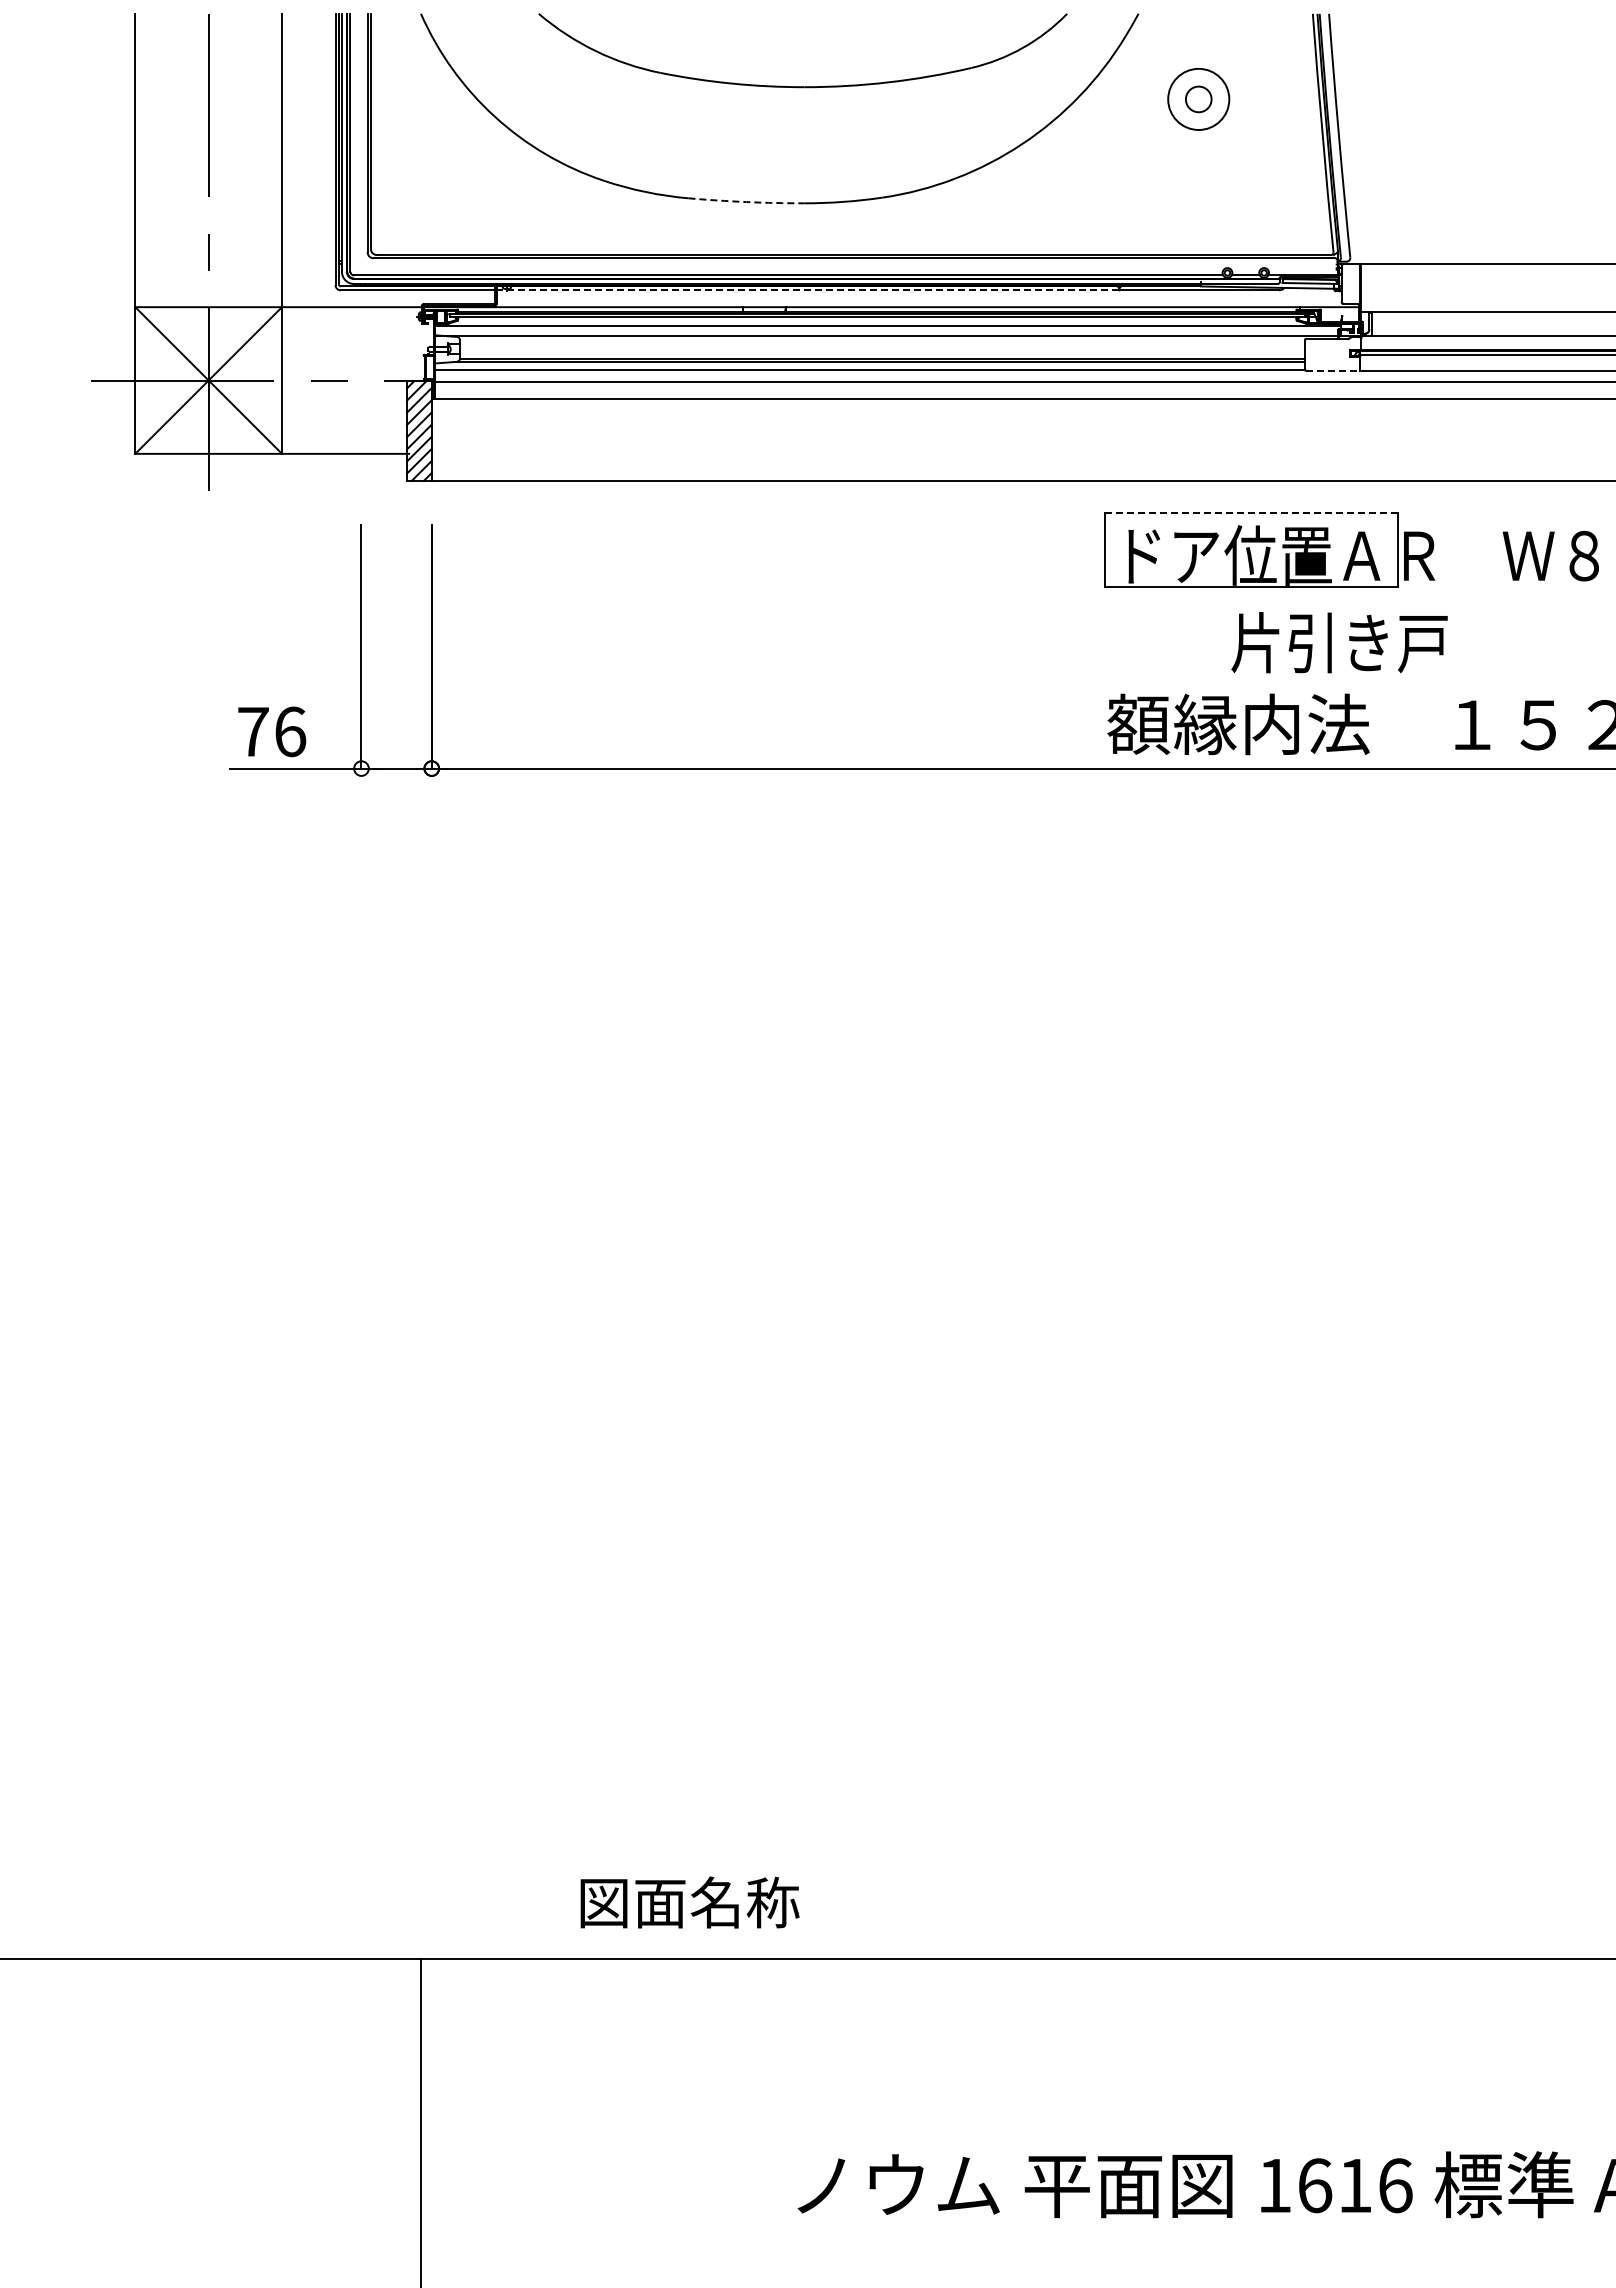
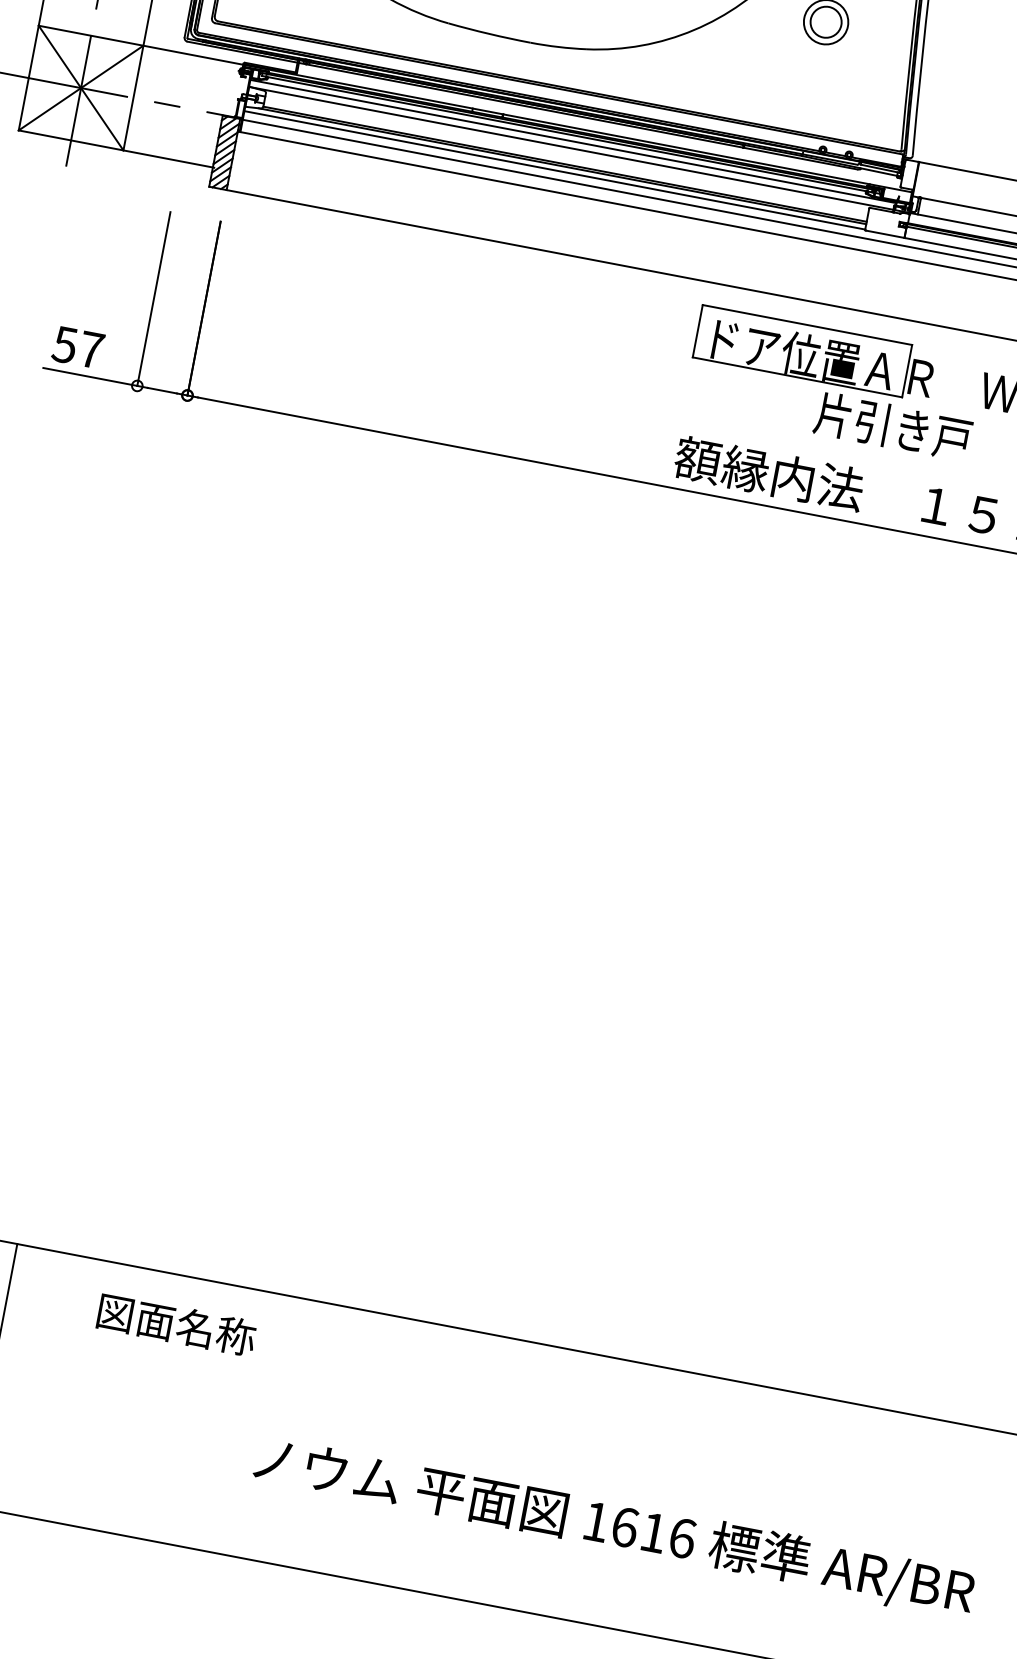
circle: (1198, 99) -> (825, 22), size x1.67
arc: (746, 202) -> (489, 34), dashed -> solid
line: (807, 290) -> (520, 105), dashed -> solid
line: (1334, 370) -> (886, 234), dashed -> solid
line: (1251, 513) -> (807, 325), dashed -> solid
text: (1339, 642) -> (893, 426), moved
text: (271, 731) -> (78, 347), 76 -> 57
text: (689, 1902) -> (176, 1324), moved

